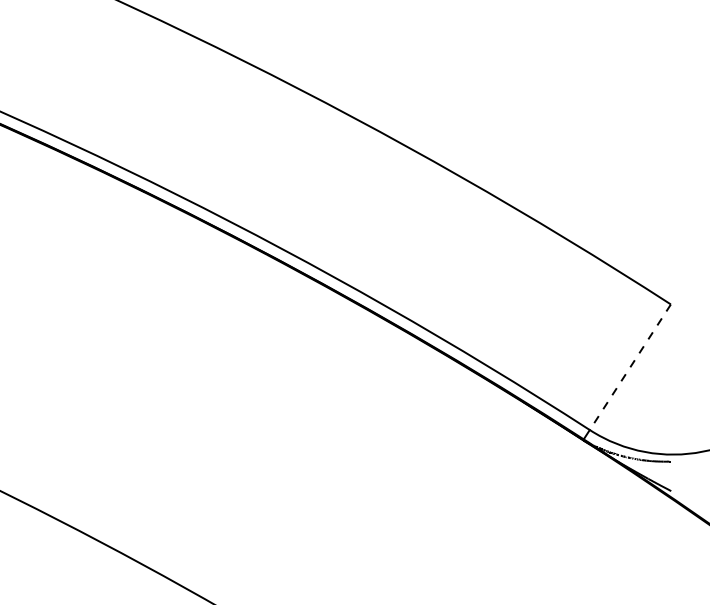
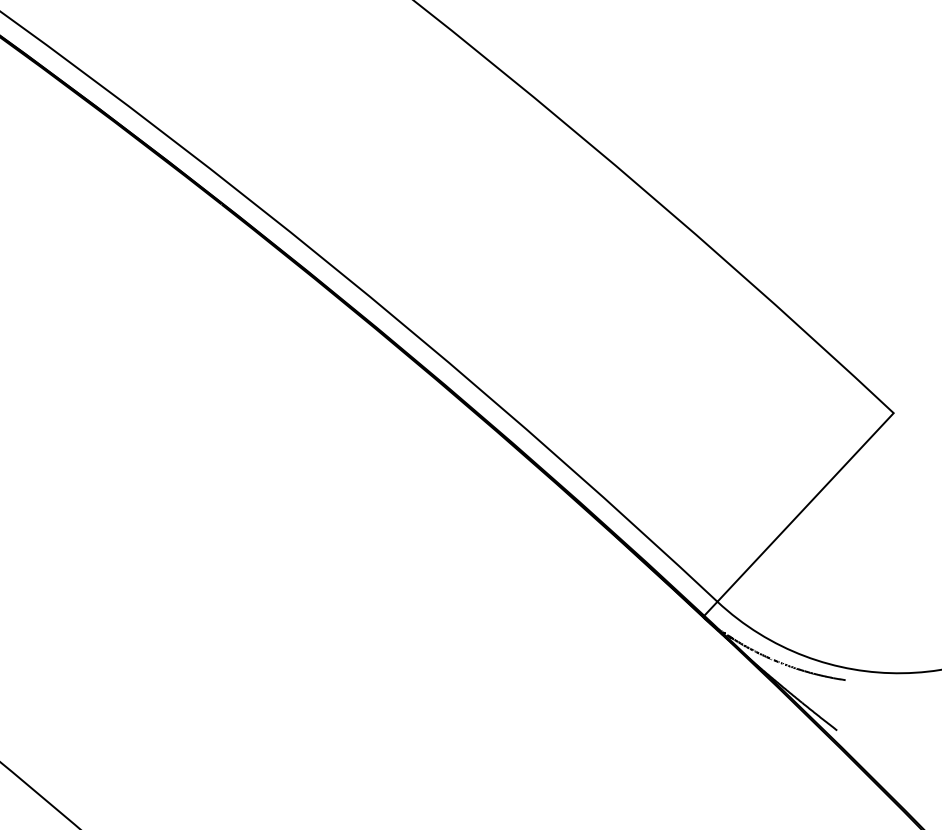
line: (630, 367) -> (805, 507), dashed -> solid

